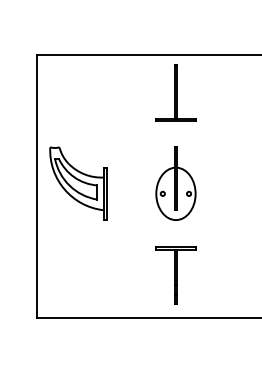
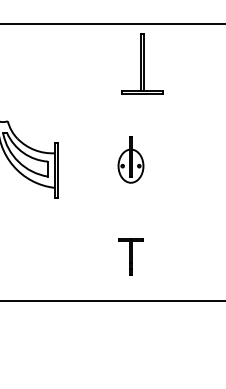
part: (175, 92) -> (142, 63), moved
part: (175, 183) -> (130, 159), size x0.6
part: (175, 275) -> (130, 256), size x0.6

